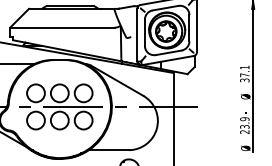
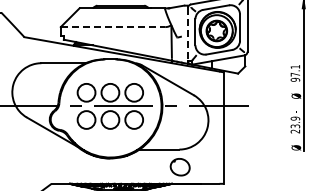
line: (62, 28) -> (113, 27), solid -> dashed
line: (136, 36) -> (187, 35), solid -> dashed
text: (243, 80) -> (294, 79), 37.1 -> 97.1

